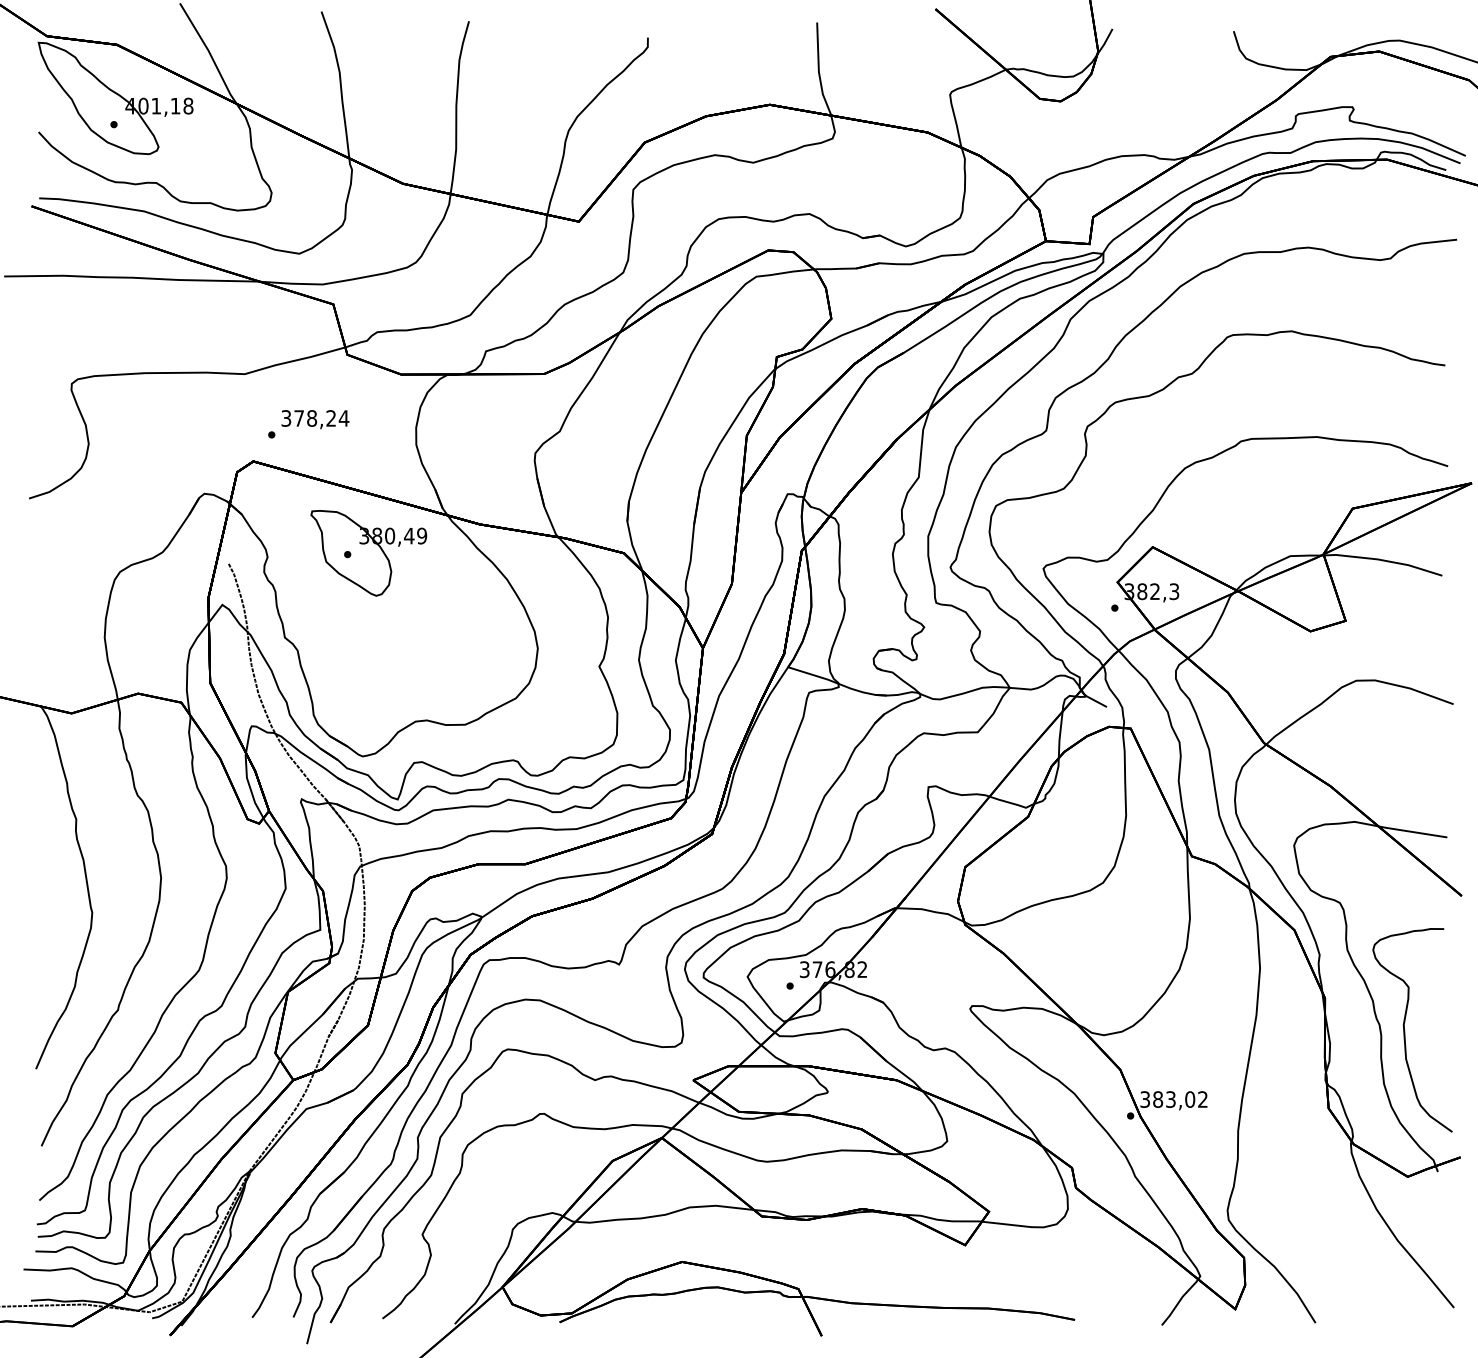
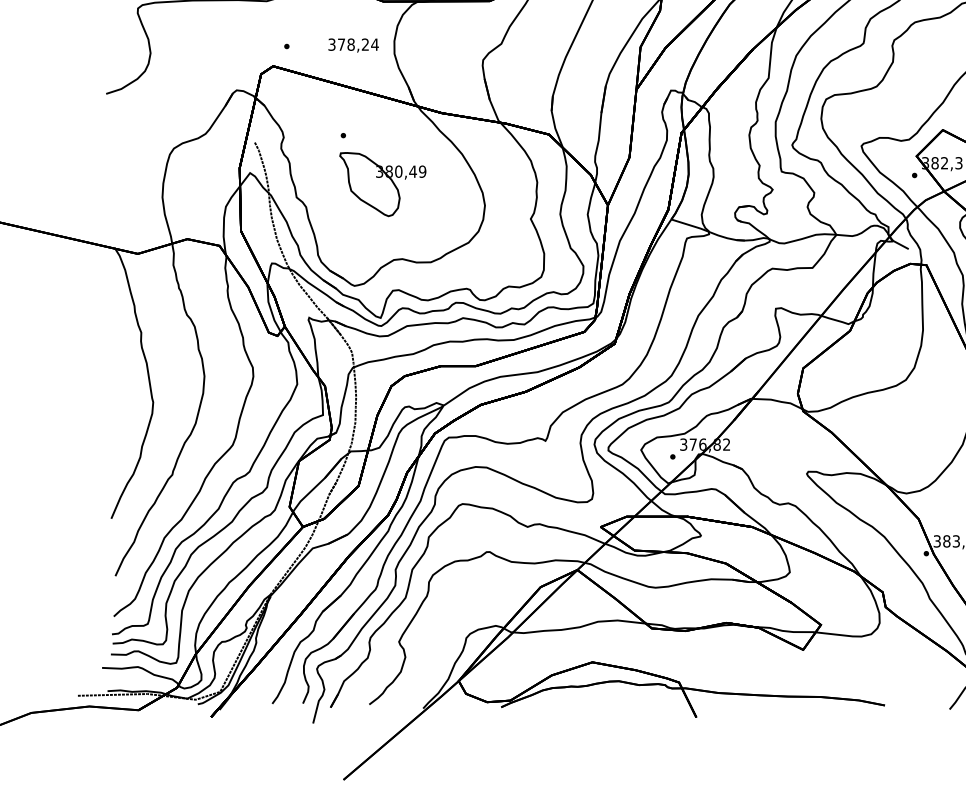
text: (315, 419) -> (353, 45), moved
part: (368, 553) -> (382, 184), moved

